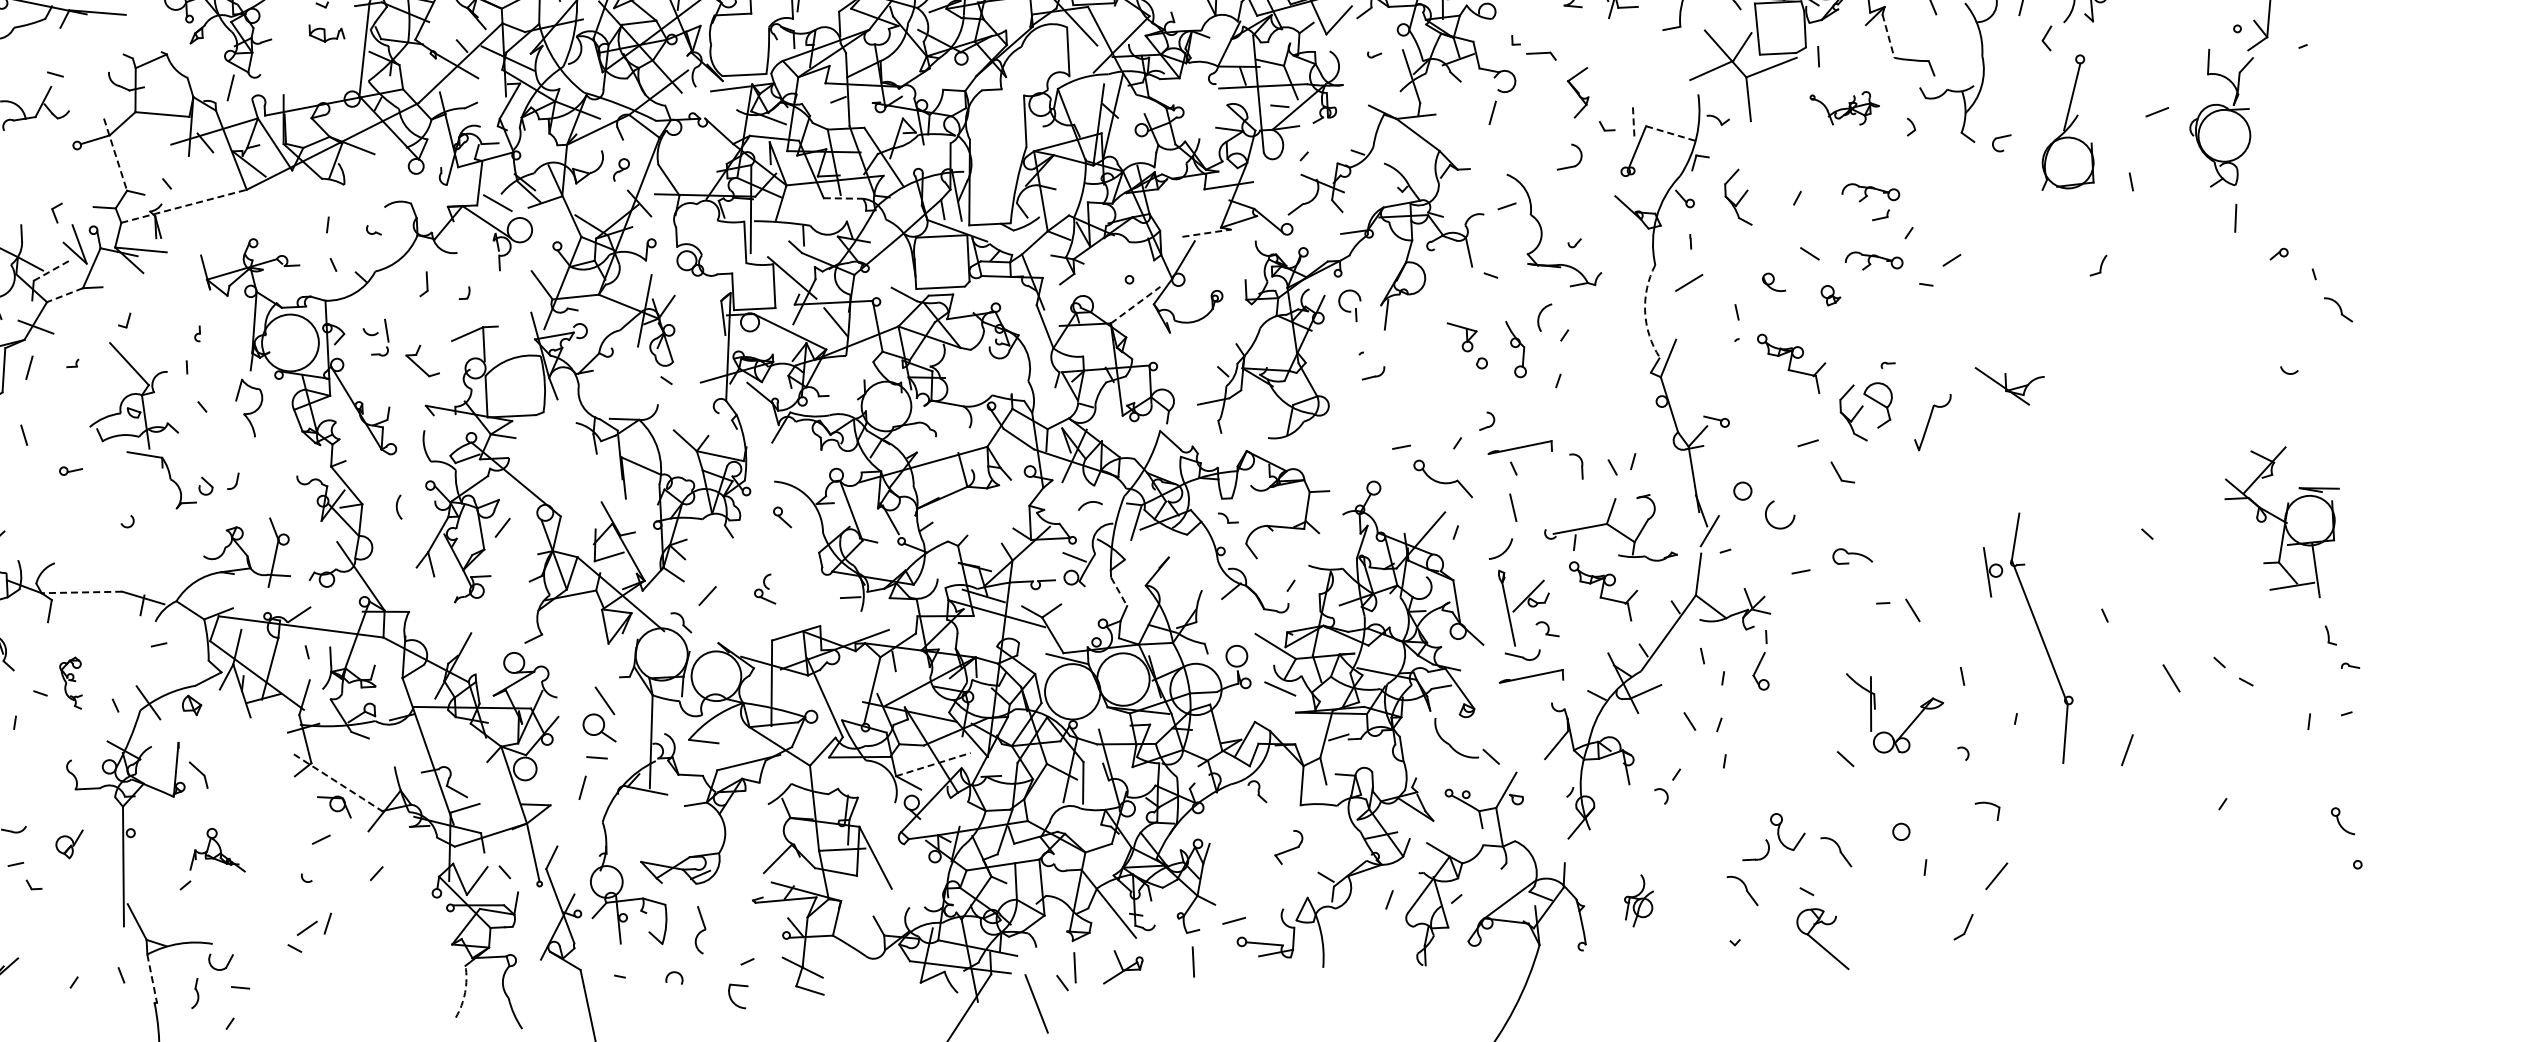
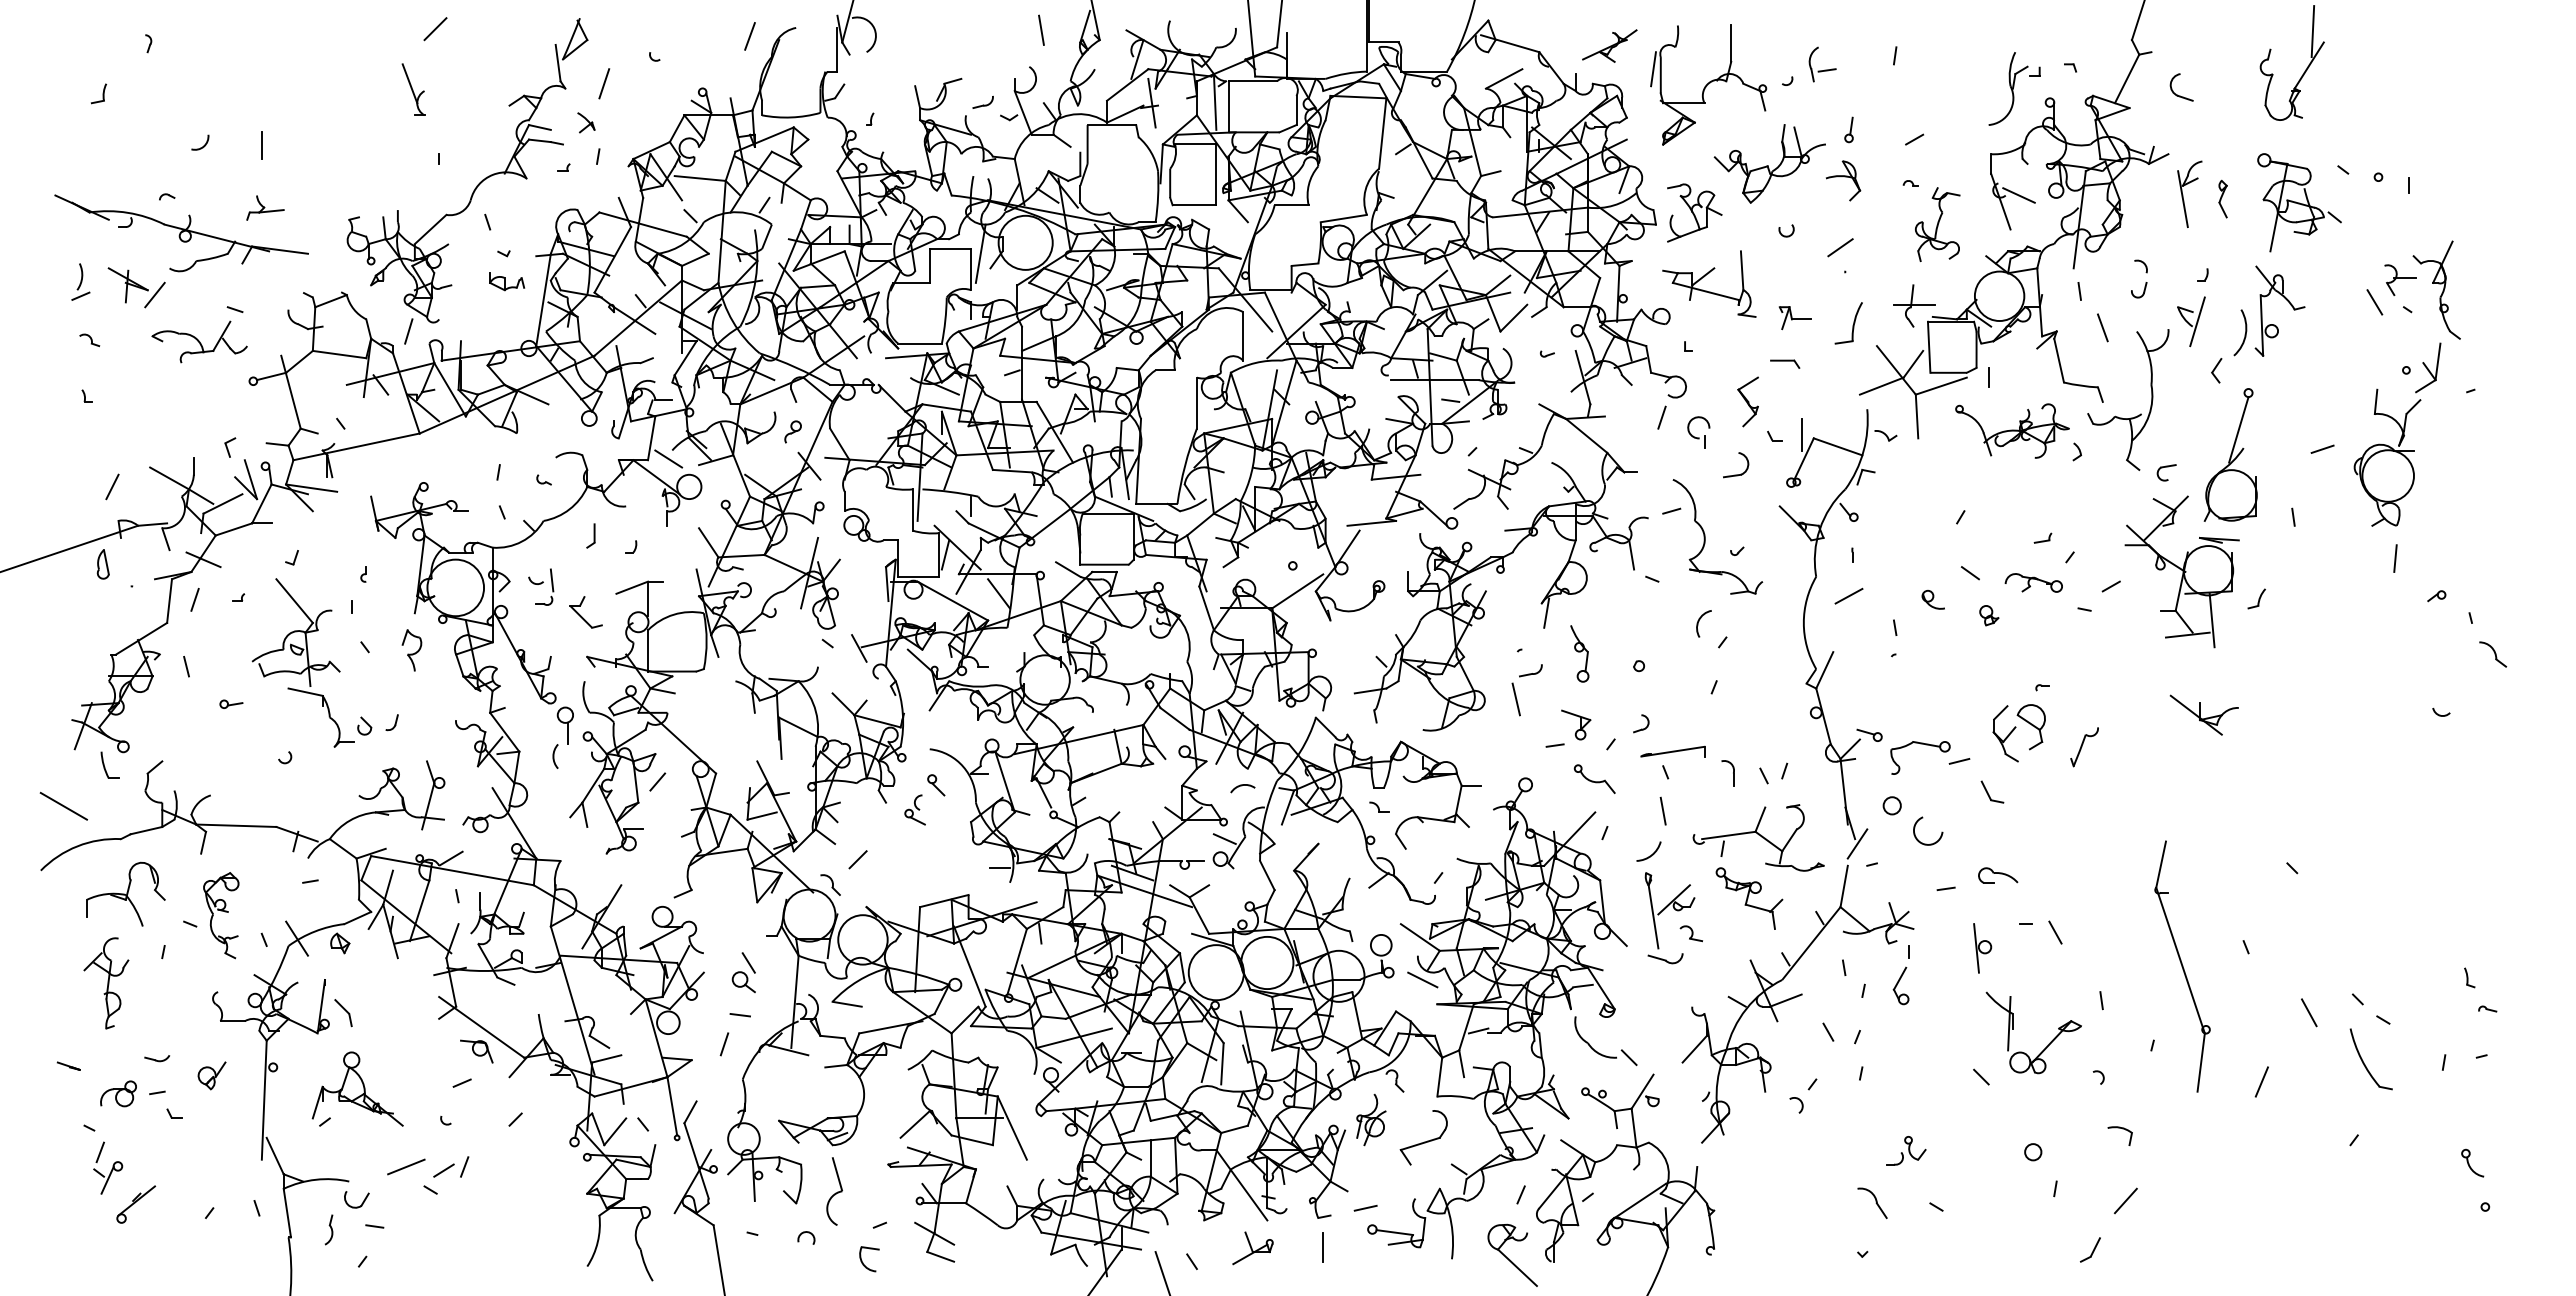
line: (1888, 37) -> (2059, 361), dashed -> solid
part: (1541, 56) -> (1785, 363), moved
part: (1845, 108) -> (2012, 430), size x1.67
line: (1633, 122) -> (1801, 434), dashed -> solid
line: (1671, 133) -> (1838, 446), dashed -> solid
line: (116, 154) -> (291, 392), dashed -> solid
part: (1870, 191) -> (2033, 514), removed
part: (1737, 197) -> (1901, 513), removed
line: (843, 198) -> (1012, 471), dashed -> solid
line: (183, 205) -> (356, 446), dashed -> solid
line: (1207, 233) -> (1372, 523), dashed -> solid
line: (53, 269) -> (223, 503), dashed -> solid
line: (780, 285) -> (945, 554), added
line: (64, 295) -> (233, 529), dashed -> solid
line: (1135, 305) -> (1297, 591), dashed -> solid
part: (1349, 305) -> (1698, 432), moved
arc: (1644, 311) -> (1803, 622), dashed -> solid
part: (1462, 336) -> (1576, 724), moved
part: (1515, 349) -> (1579, 653), moved
part: (1792, 363) -> (1947, 681), removed
line: (698, 383) -> (859, 648), added
part: (2009, 385) -> (2203, 714), moved
line: (1359, 402) -> (1515, 699), added
part: (249, 407) -> (411, 650), size x0.71
part: (1932, 423) -> (2084, 747), size x0.71
part: (1768, 428) -> (1920, 744), added
part: (406, 475) -> (564, 725), added
part: (1442, 478) -> (1594, 778), size x0.71
part: (2282, 522) -> (2181, 571), moved
part: (1993, 572) -> (1982, 948), moved
part: (764, 589) -> (914, 809), moved
line: (1119, 591) -> (1267, 875), dashed -> solid
line: (81, 592) -> (235, 825), dashed -> solid
part: (1530, 676) -> (1672, 979), removed
part: (71, 683) -> (221, 915), size x1.67
part: (598, 714) -> (743, 972), size x0.71
part: (2229, 725) -> (2364, 1062), added
line: (933, 764) -> (1074, 1038), dashed -> solid
line: (338, 782) -> (482, 1027), dashed -> solid
part: (1774, 836) -> (1906, 1150), size x0.62
part: (1288, 847) -> (1423, 1137), size x1.67
part: (216, 850) -> (357, 1088), size x1.67
part: (1836, 851) -> (1967, 1168), removed
part: (1639, 900) -> (1371, 1119), moved
line: (269, 926) -> (406, 1166), added
part: (700, 930) -> (834, 1191), size x1.43
part: (1822, 938) -> (1512, 1254), moved
line: (1074, 968) -> (1204, 1247), removed
line: (152, 979) -> (287, 1213), dashed -> solid
arc: (464, 992) -> (597, 1242), dashed -> solid

